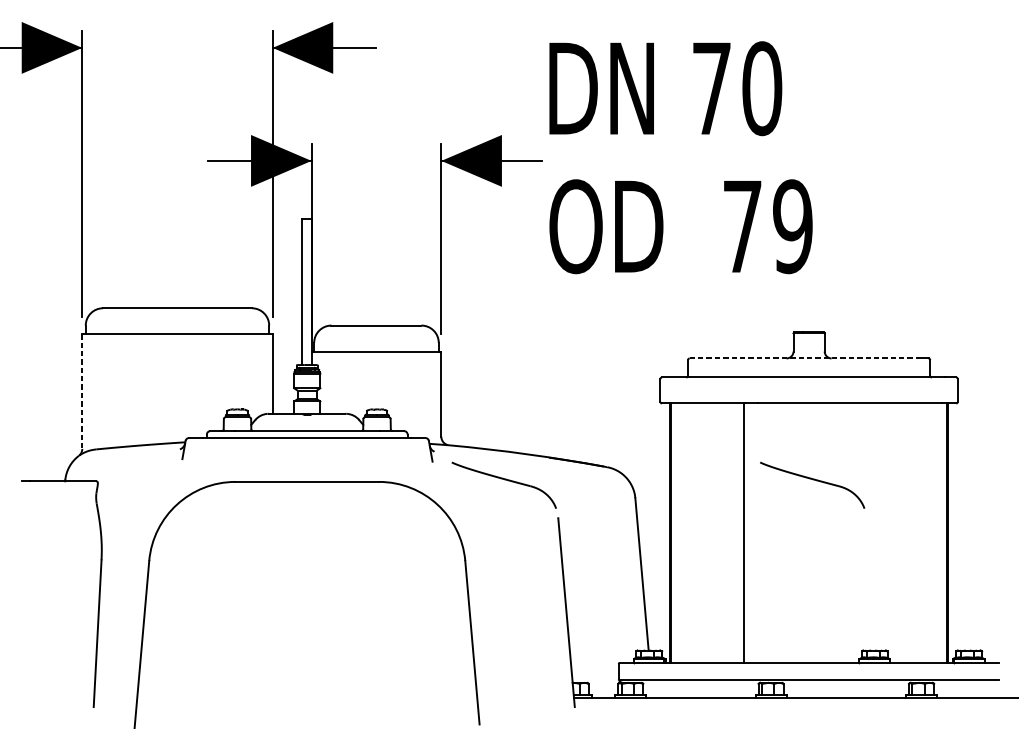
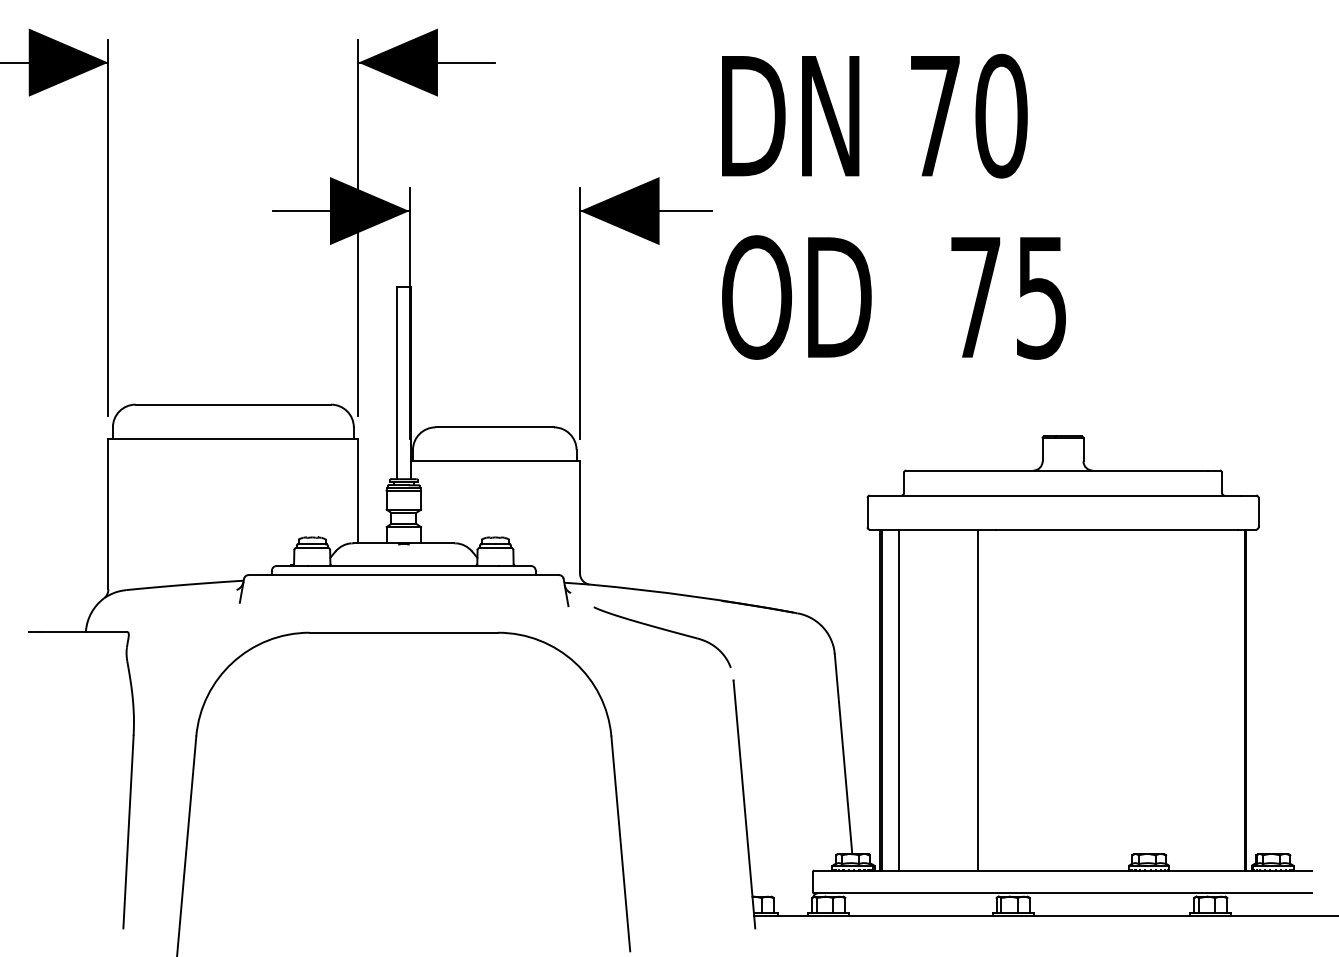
text: (792, 226) -> (1041, 297), 79 -> 75
line: (804, 358) -> (1056, 470), dashed -> solid
line: (82, 391) -> (108, 514), dashed -> solid
part: (813, 480) -> (1068, 630), removed
line: (684, 532) -> (899, 699), added

